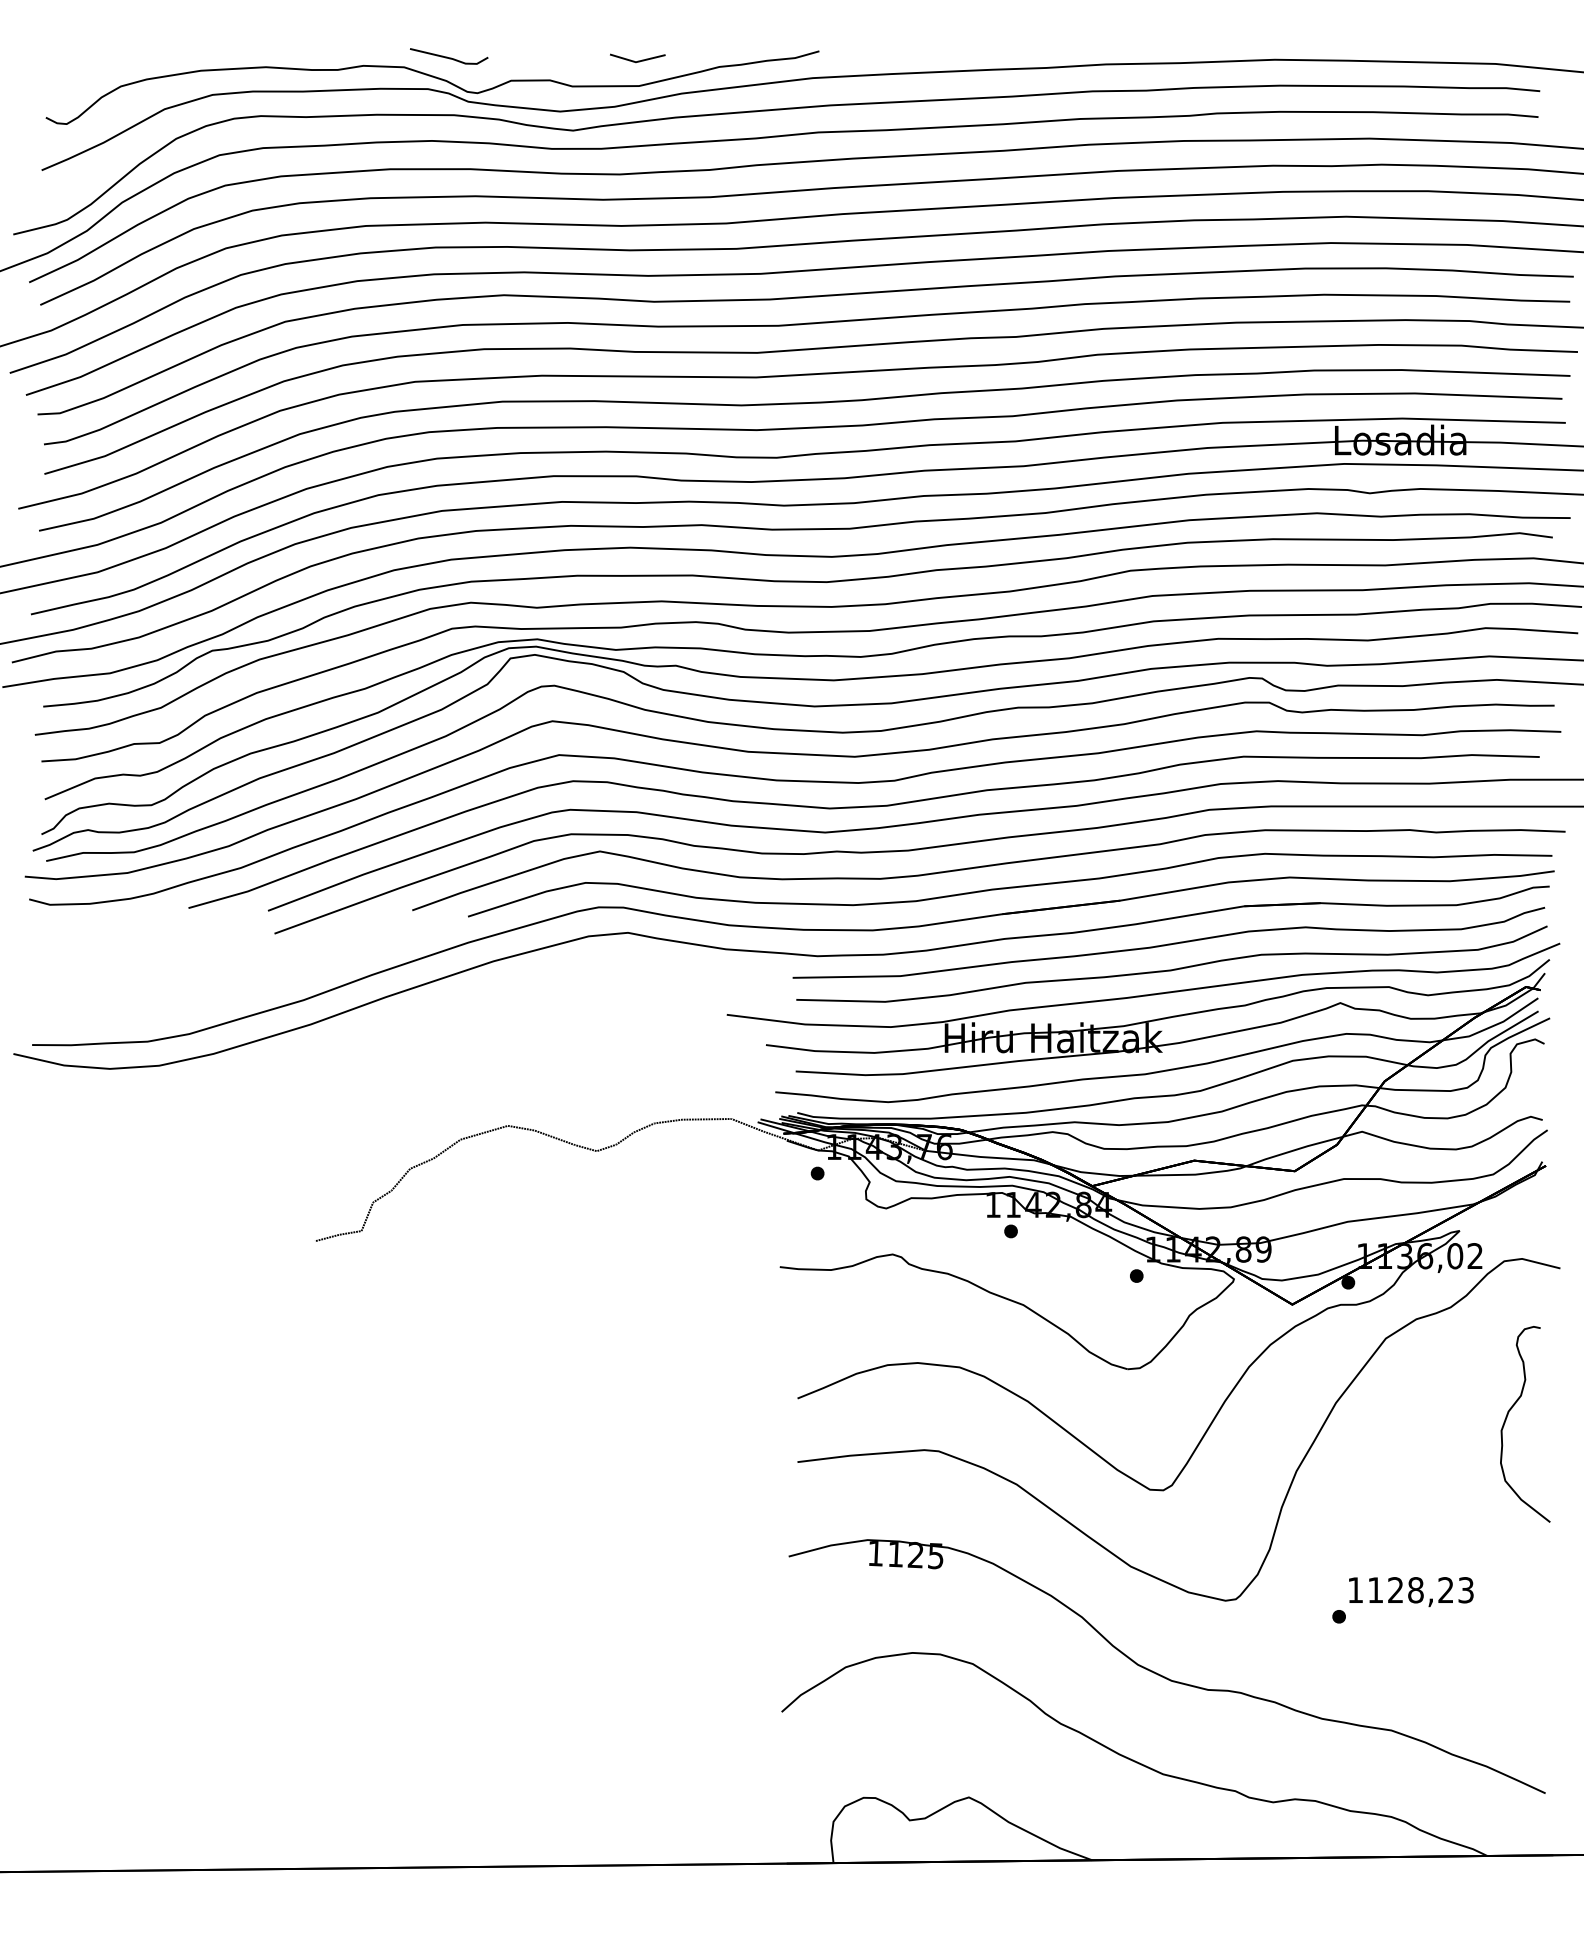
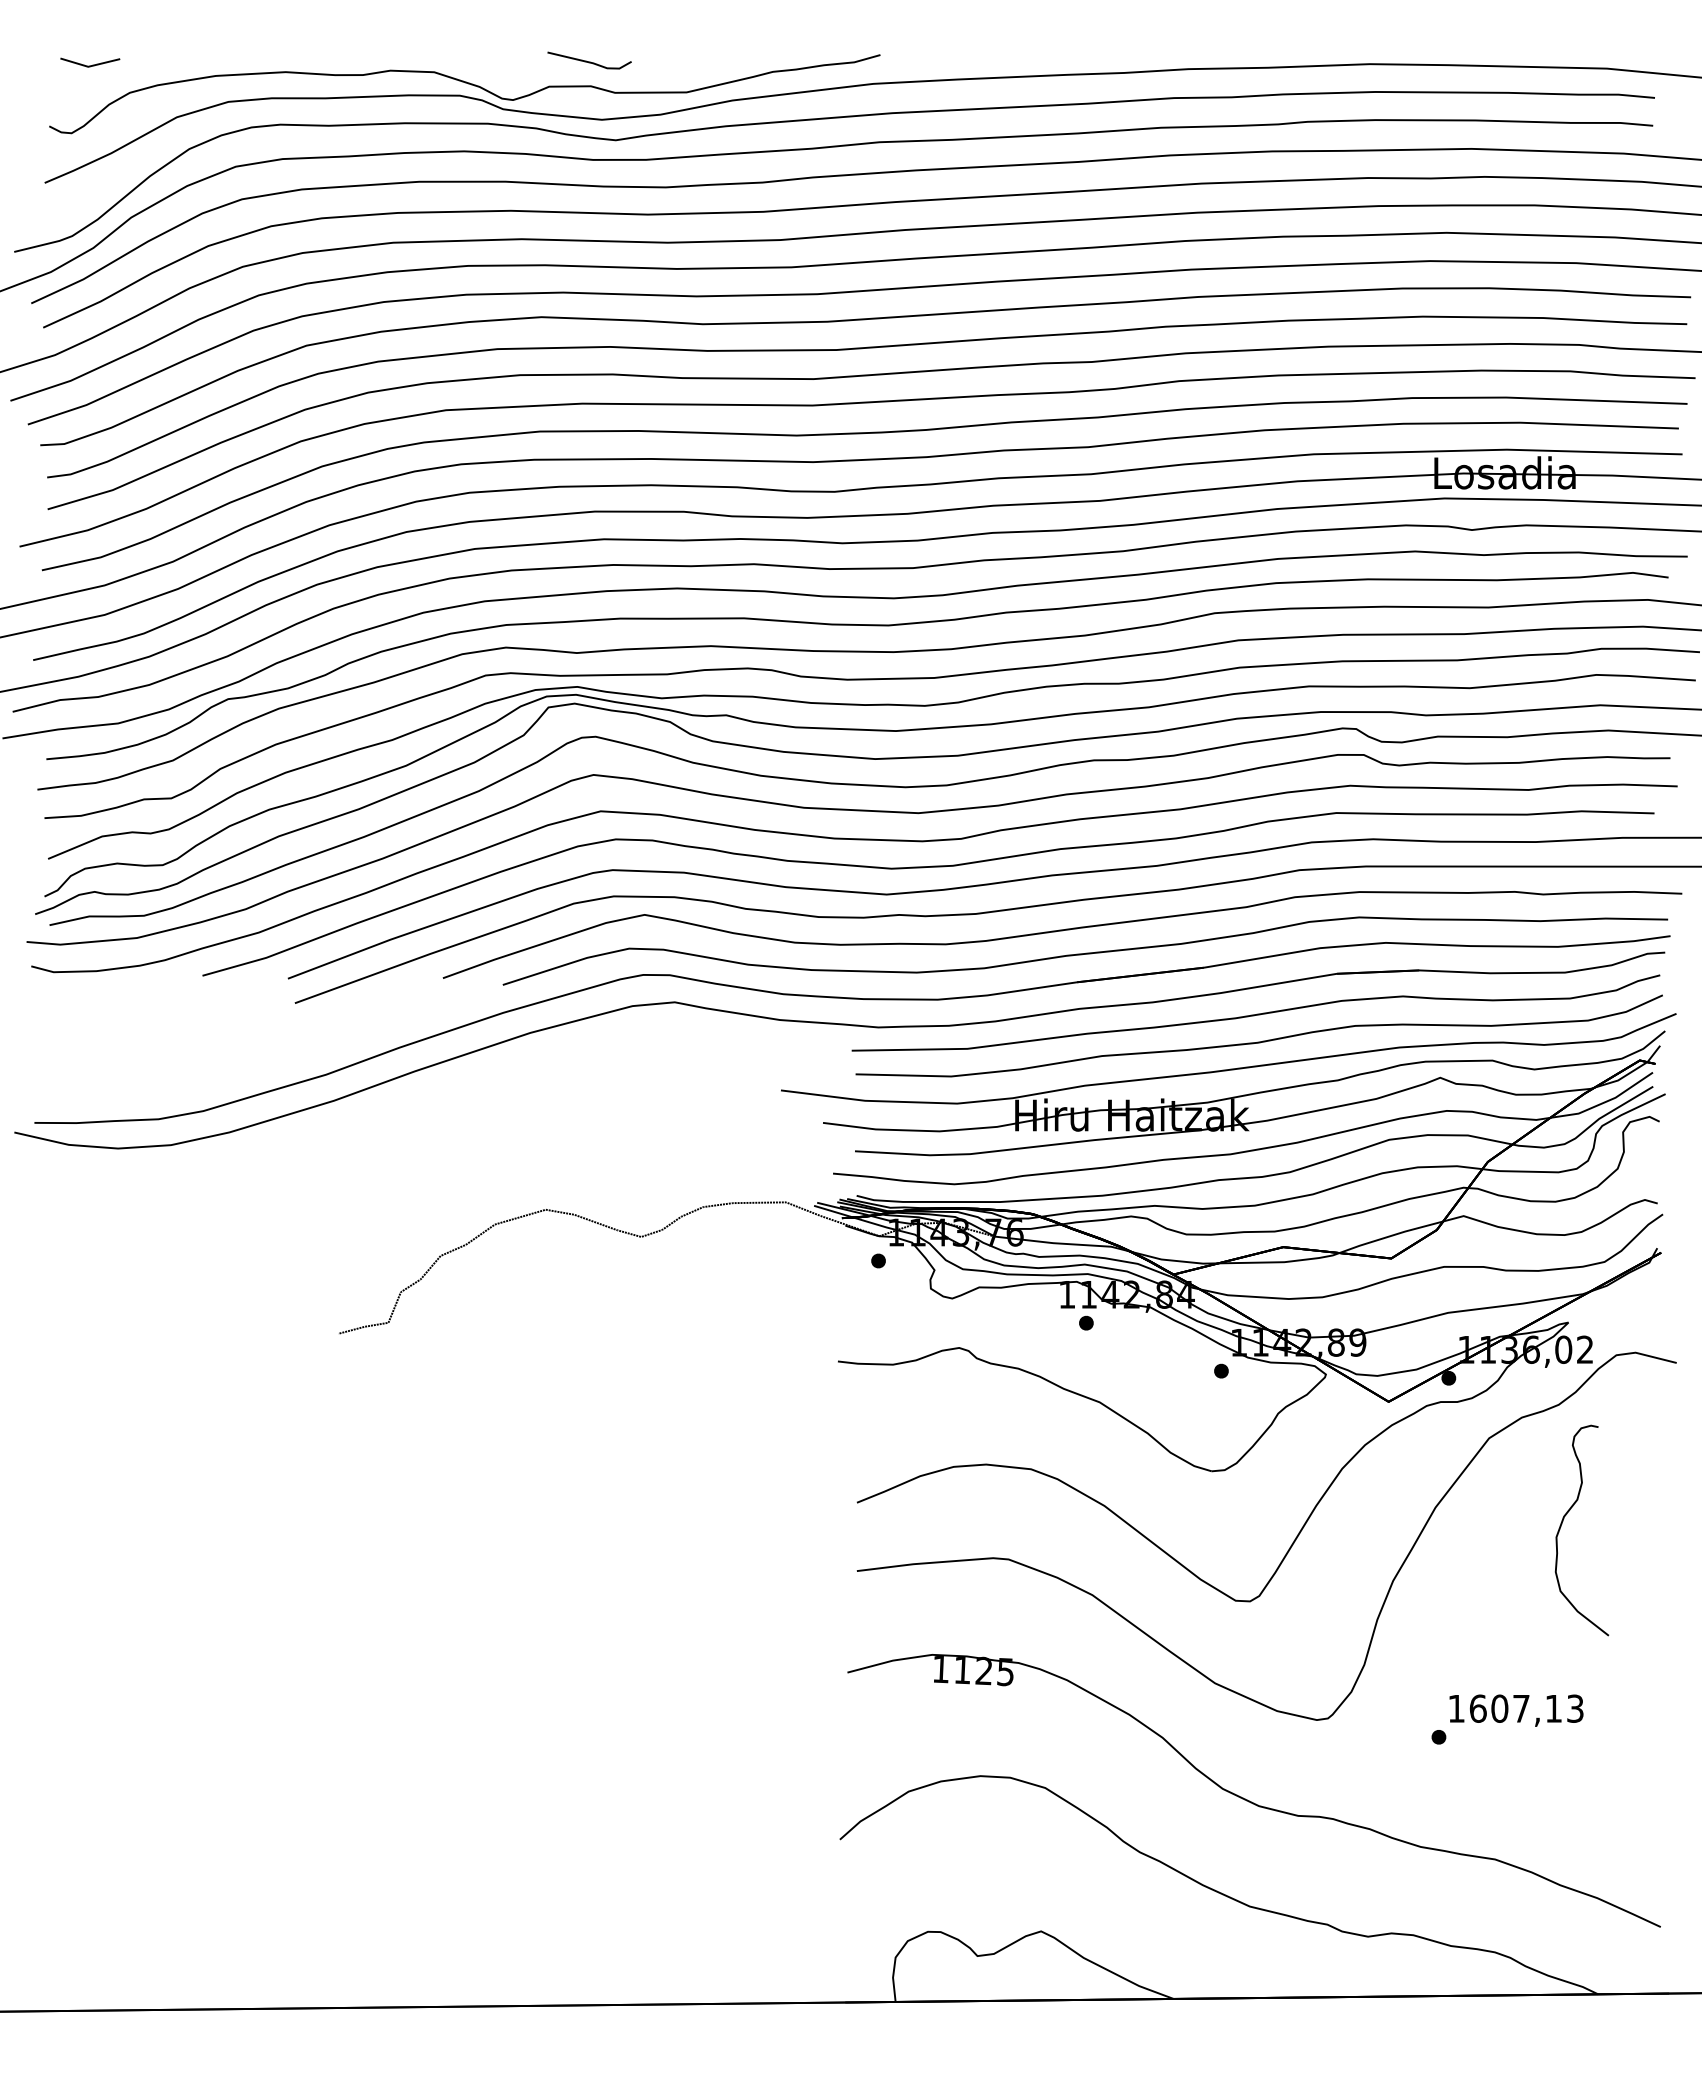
line: (449, 57) -> (589, 61), moved
line: (639, 60) -> (92, 64), moved
curve: (1507, 1418) -> (1562, 1524), moved
text: (1410, 1590) -> (1515, 1708), 1128,23 -> 1607,13

